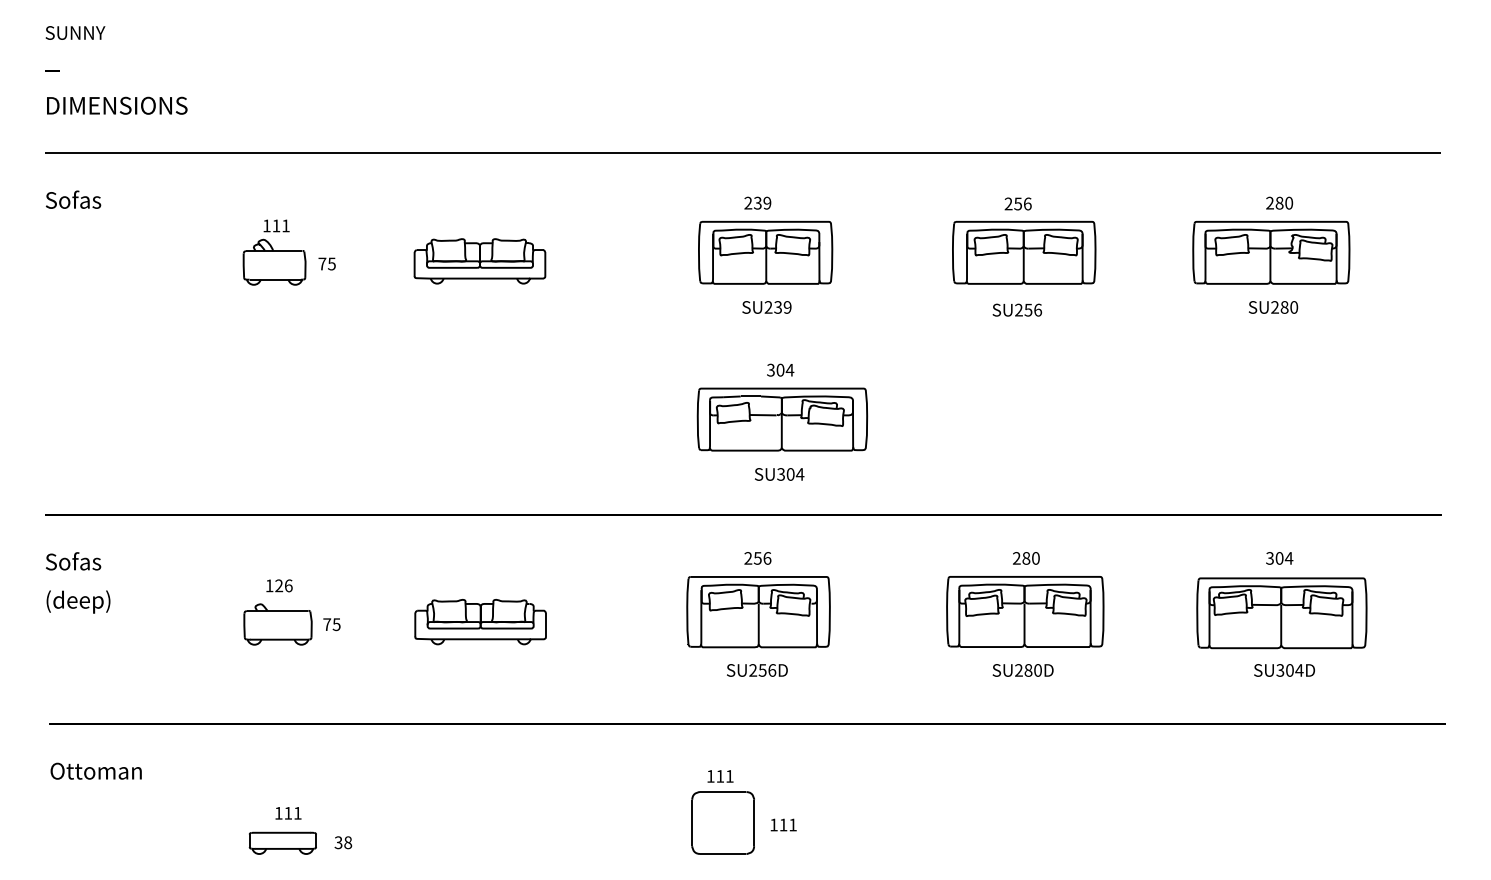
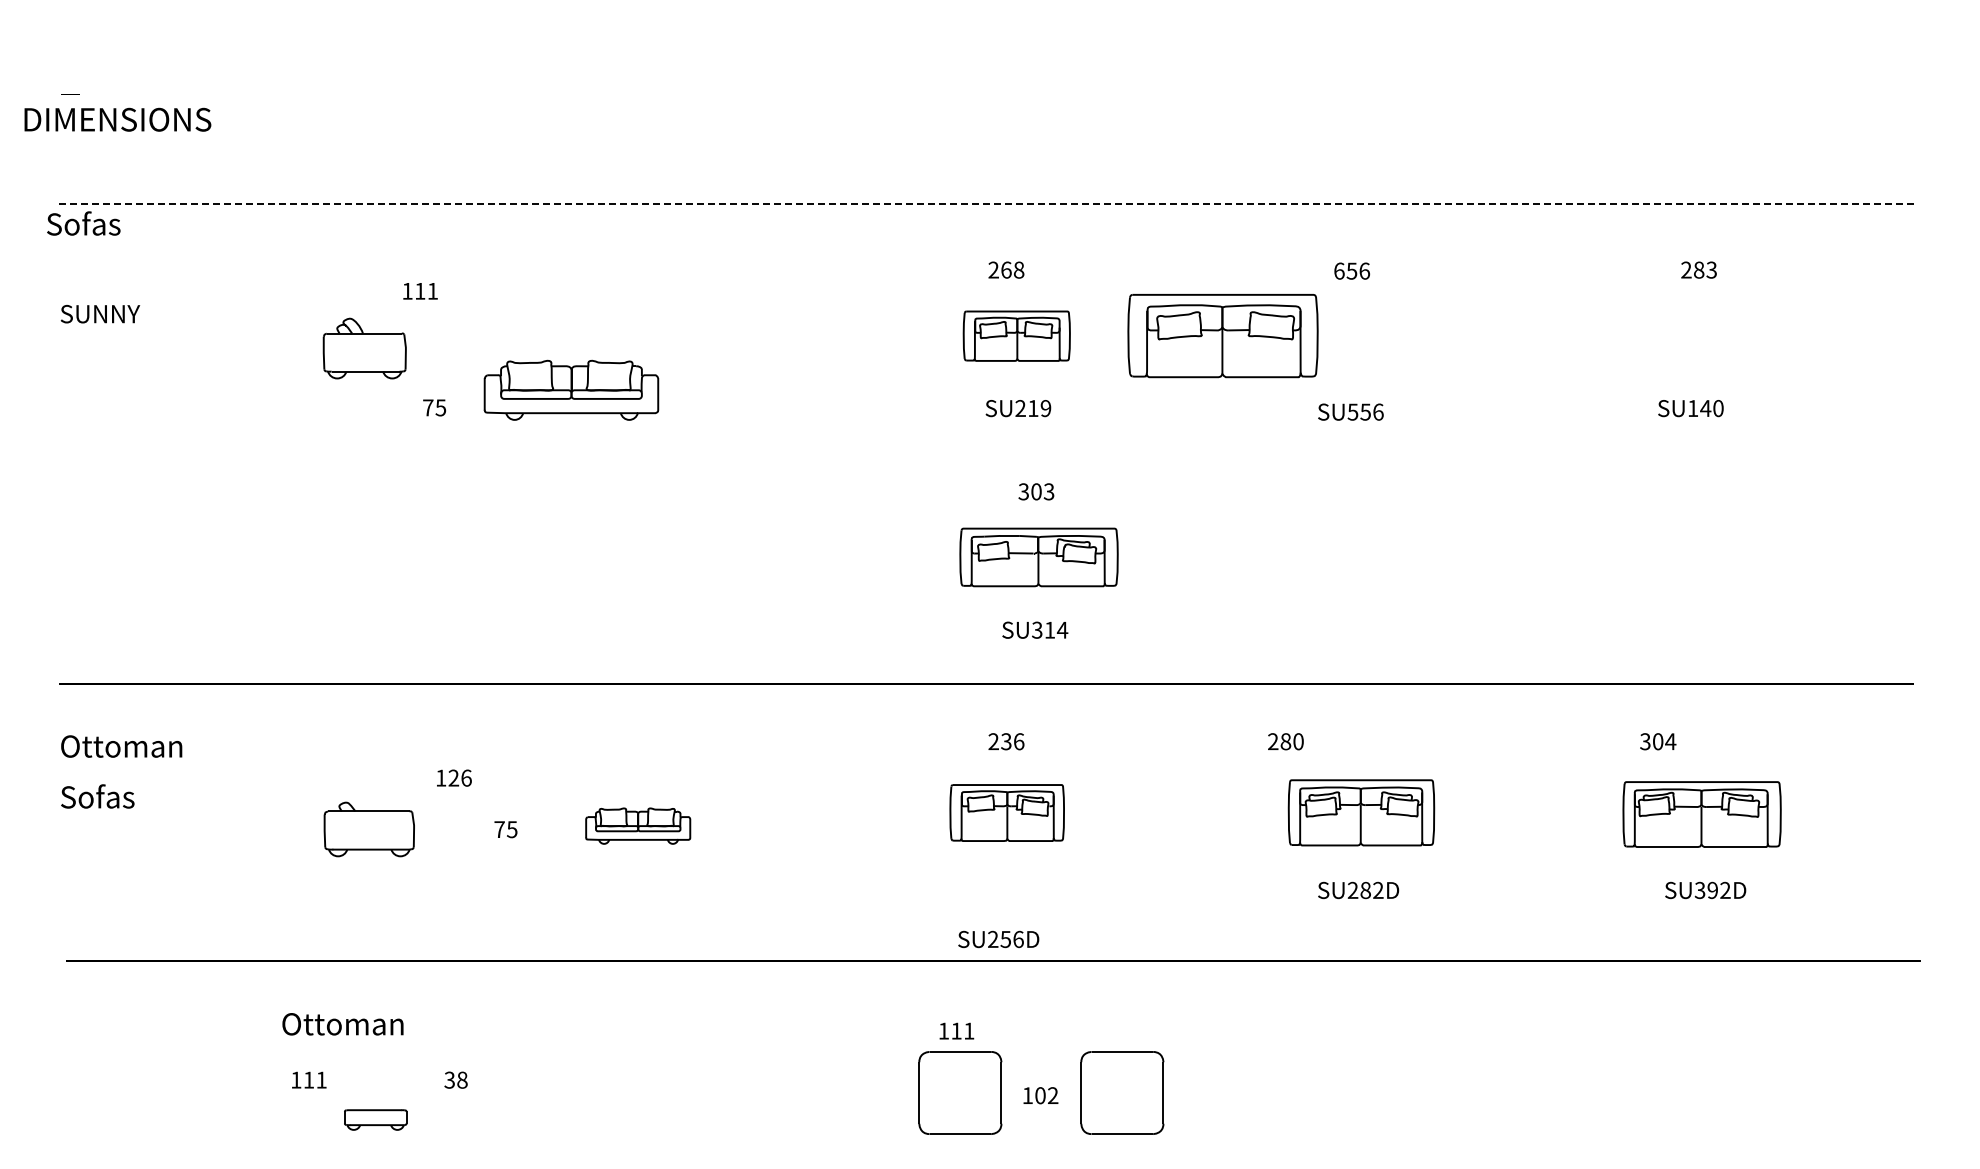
text: (75, 33) -> (100, 314), moved
text: (116, 105) -> (117, 119), moved
line: (743, 153) -> (987, 203), solid -> dashed
text: (73, 199) -> (83, 223), moved
text: (762, 202) -> (1012, 269), 239 -> 268
text: (1288, 202) -> (1711, 269), 280 -> 283
text: (1008, 203) -> (1339, 270), 256 -> 656
text: (276, 226) -> (420, 291), moved
part: (765, 253) -> (1016, 336), size x0.6
part: (1023, 253) -> (1222, 336), moved
part: (1270, 253) -> (1687, 336), removed
part: (479, 260) -> (571, 389), moved
text: (327, 263) -> (434, 407), moved
text: (778, 307) -> (1033, 408), SU239 -> SU219
text: (1279, 307) -> (1699, 408), SU280 -> SU140
text: (1018, 309) -> (1352, 411), SU256 -> SU556
text: (789, 369) -> (1048, 491), 304 -> 303
part: (782, 419) -> (1038, 557), size x0.7
text: (790, 473) -> (1049, 629), SU304 -> SU314
text: (757, 558) -> (1006, 741), 256 -> 236
text: (1026, 558) -> (1285, 741), moved
text: (1279, 558) -> (1658, 741), moved
text: (91, 561) -> (121, 745), Sofas -> Ottoman
text: (279, 585) -> (454, 777), moved
text: (77, 601) -> (103, 799), (deep) -> Sofas
part: (757, 611) -> (1006, 812), size x0.6
part: (1025, 611) -> (1361, 812), size x0.7
part: (1281, 613) -> (1701, 814), size x0.7
part: (479, 621) -> (637, 825), size x0.6
text: (331, 624) -> (505, 829), moved
text: (757, 670) -> (998, 939), moved
text: (1038, 670) -> (1378, 890), SU280D -> SU282D
text: (1294, 670) -> (1719, 890), SU304D -> SU392D
text: (95, 771) -> (342, 1024), moved
text: (288, 812) -> (309, 1079), moved
part: (845, 822) -> (1122, 1092), added
text: (788, 824) -> (1046, 1095), 111 -> 102
part: (282, 842) -> (375, 1119), size x0.7
text: (342, 842) -> (455, 1079), moved

